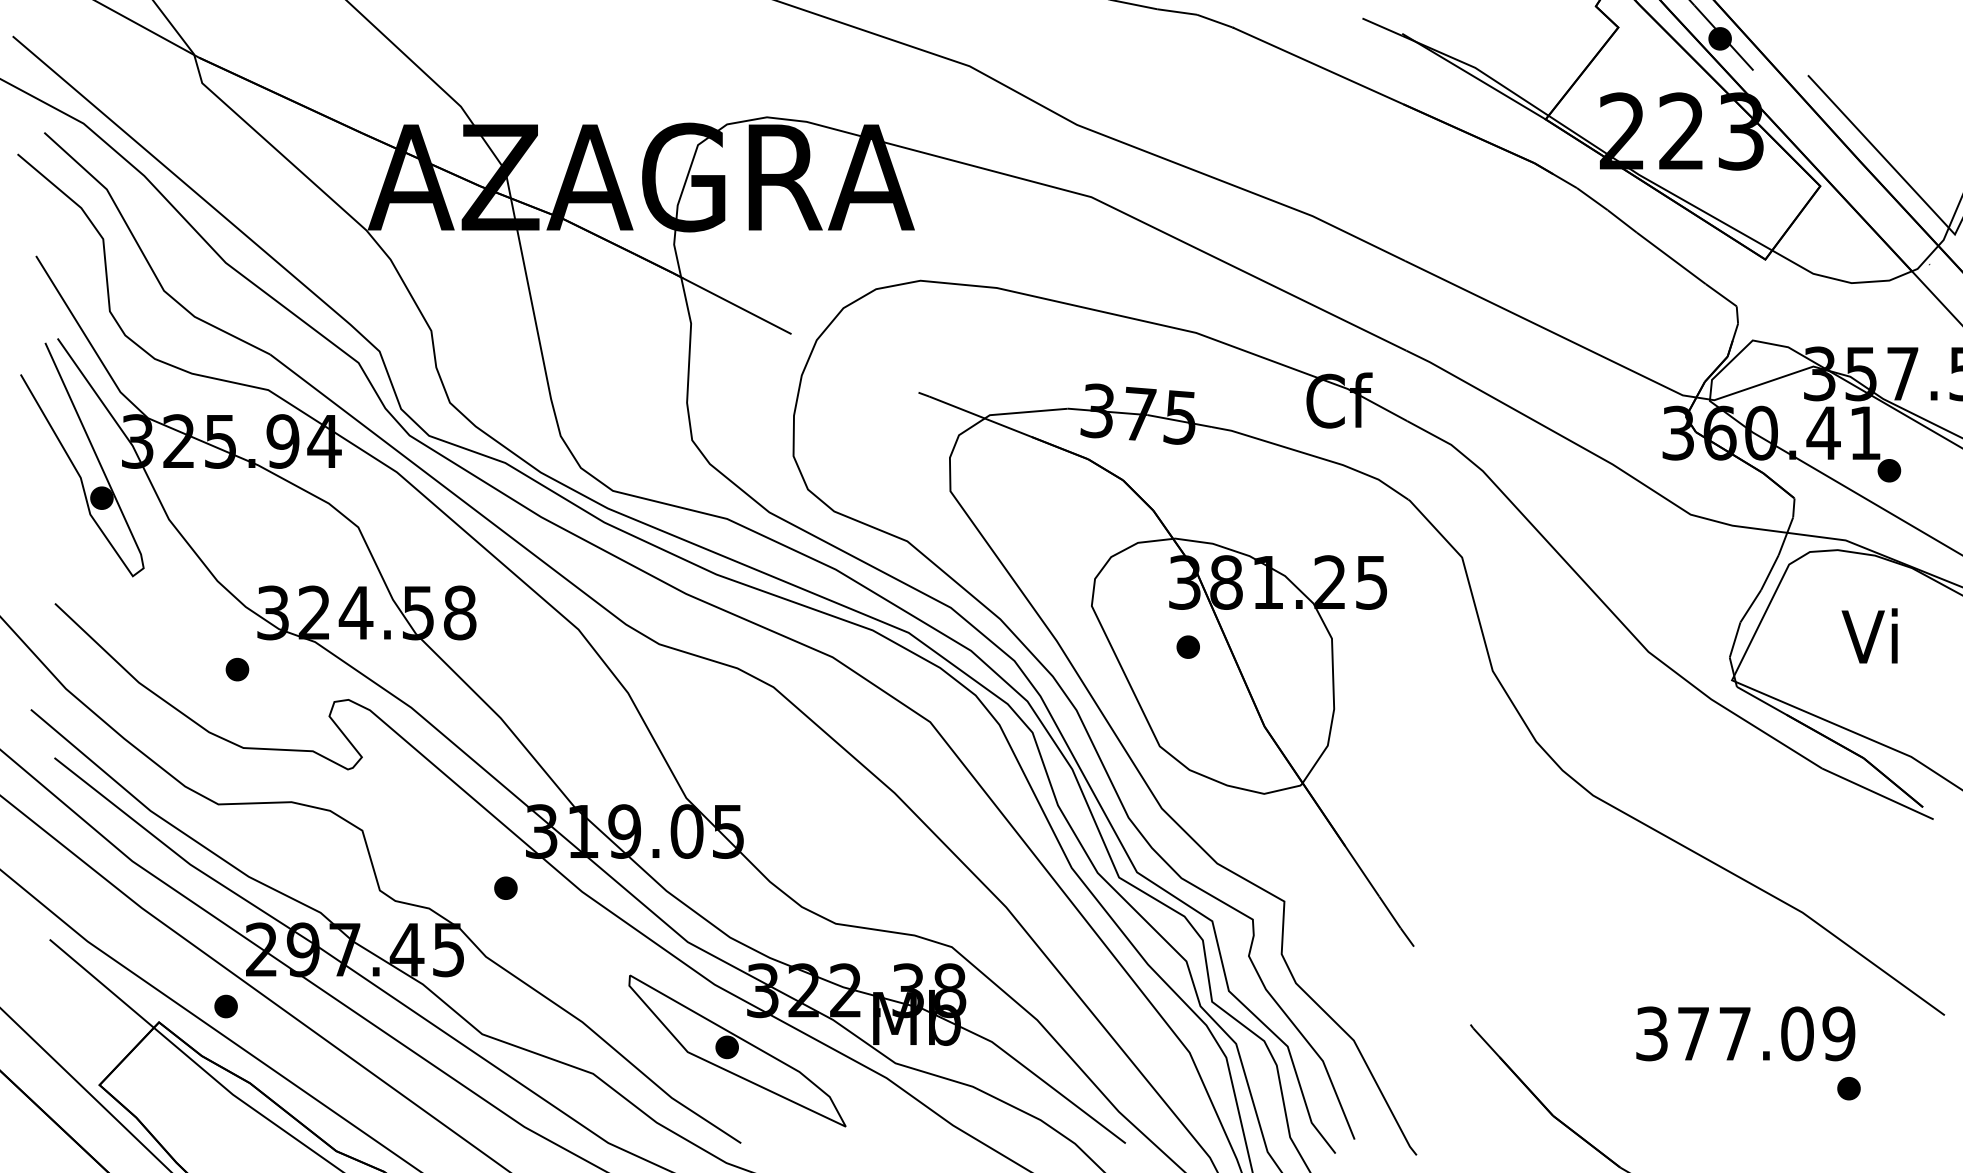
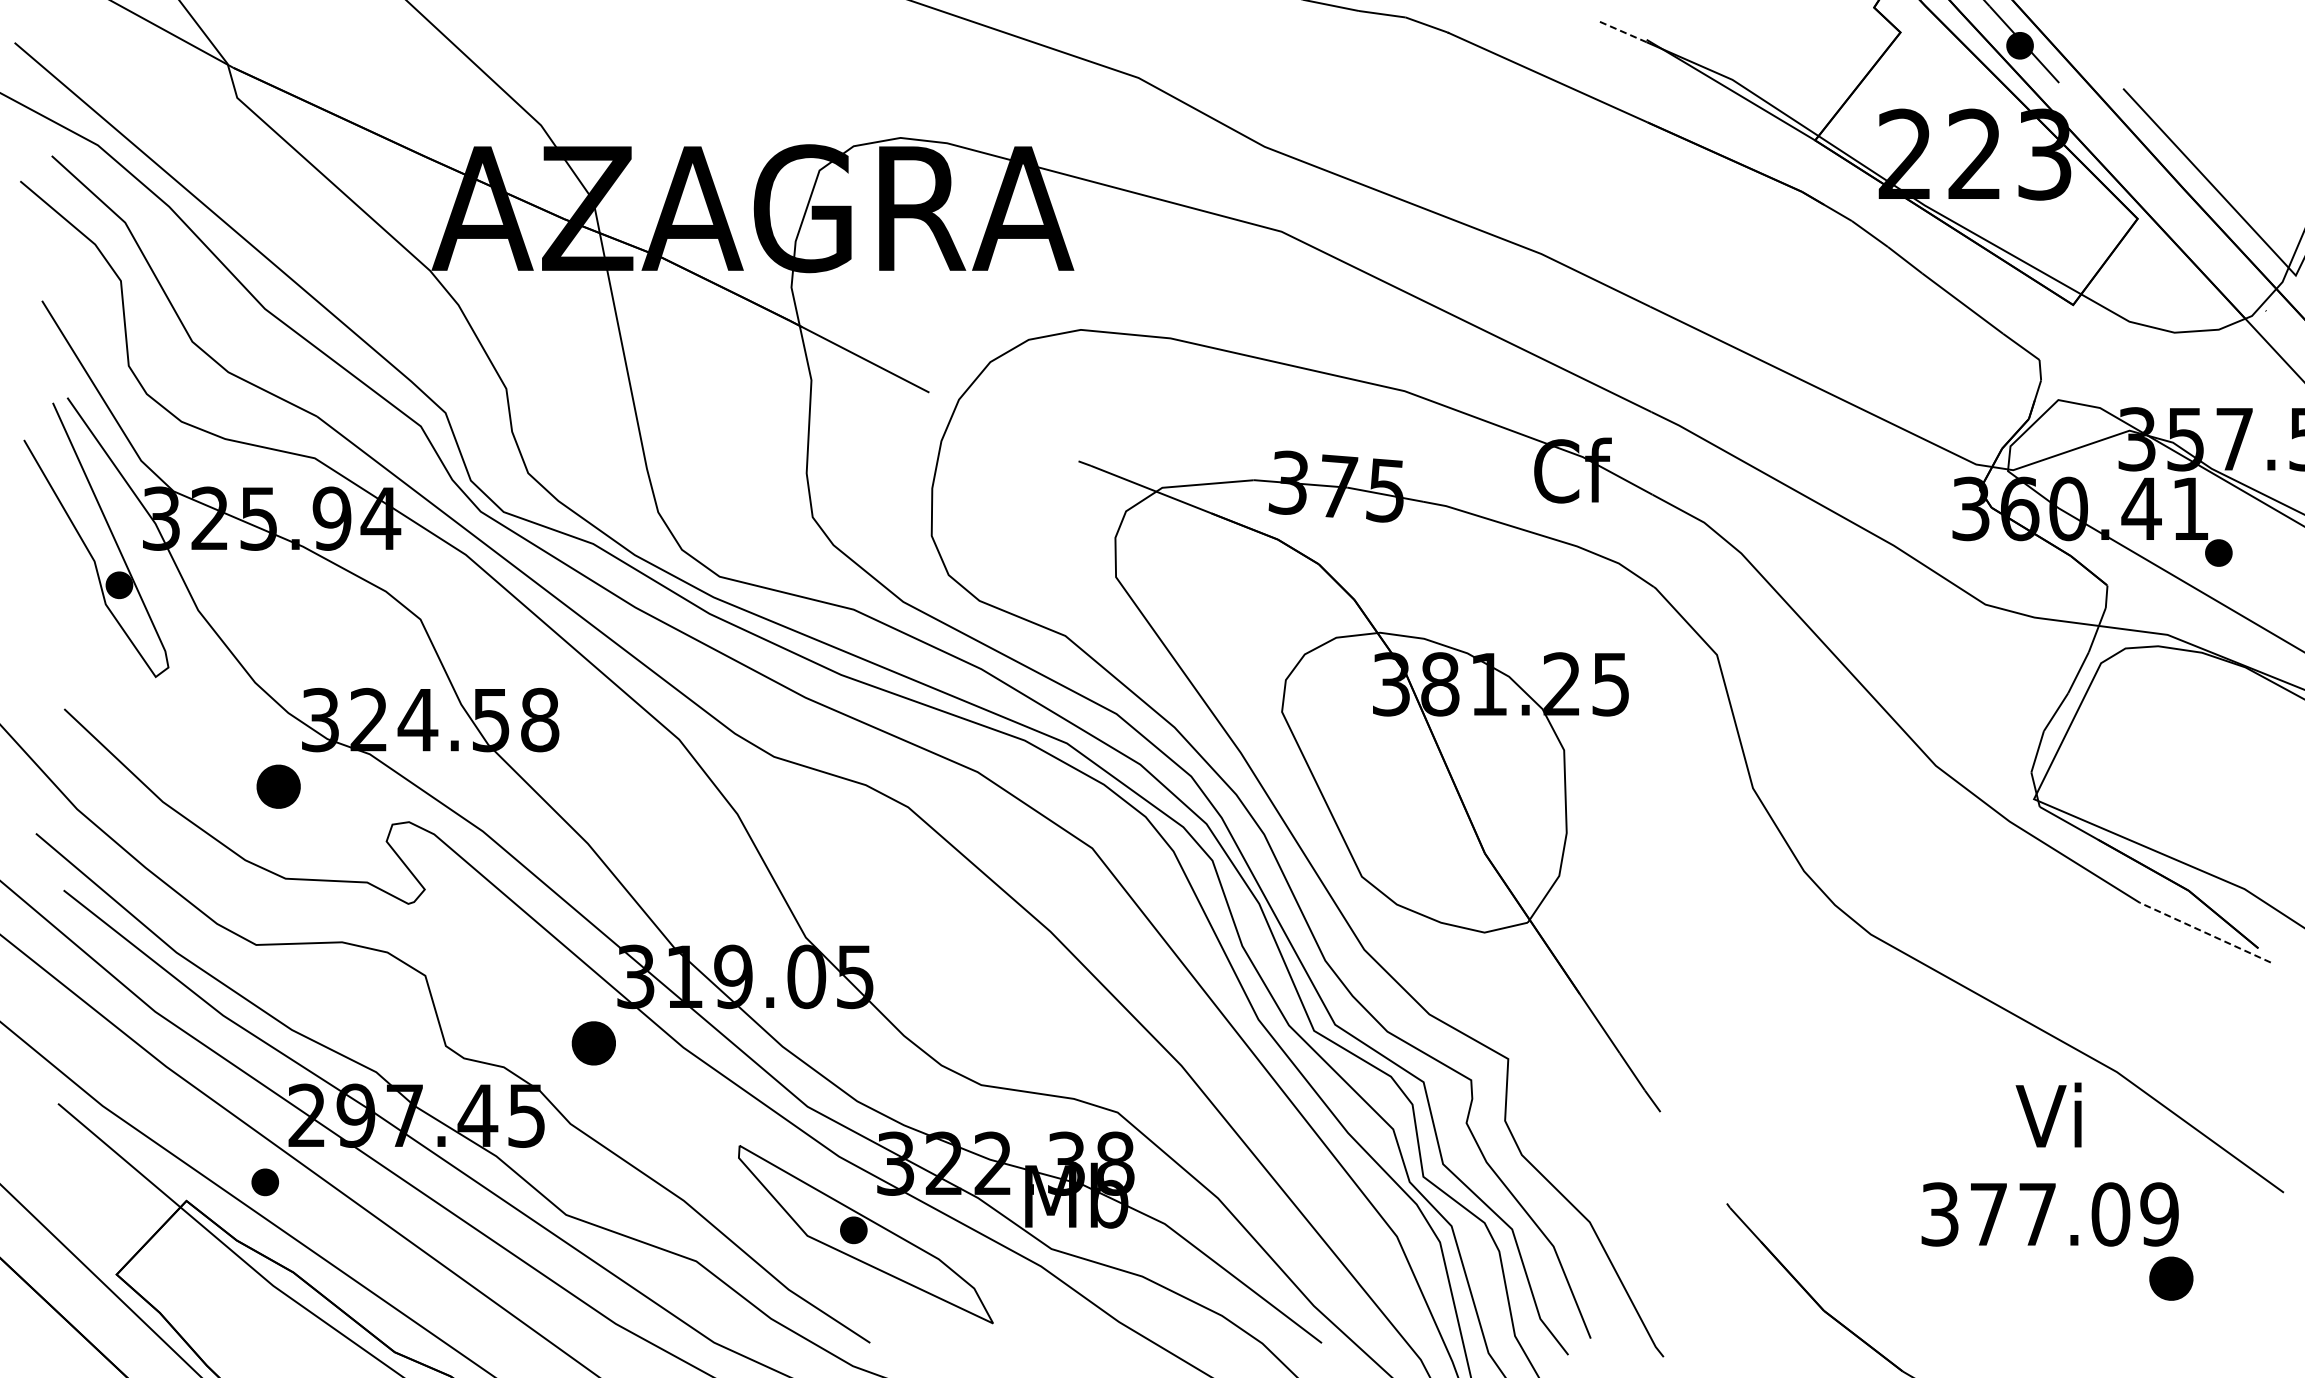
line: (1381, 26) -> (1622, 31), solid -> dashed
text: (1869, 635) -> (2048, 1114), moved
part: (1188, 646) -> (1395, 759), removed
part: (237, 669) -> (278, 786), size x1.6
line: (1877, 793) -> (2204, 932), solid -> dashed
part: (505, 888) -> (593, 1043), size x1.6
part: (1849, 1088) -> (2171, 1278), size x1.6

